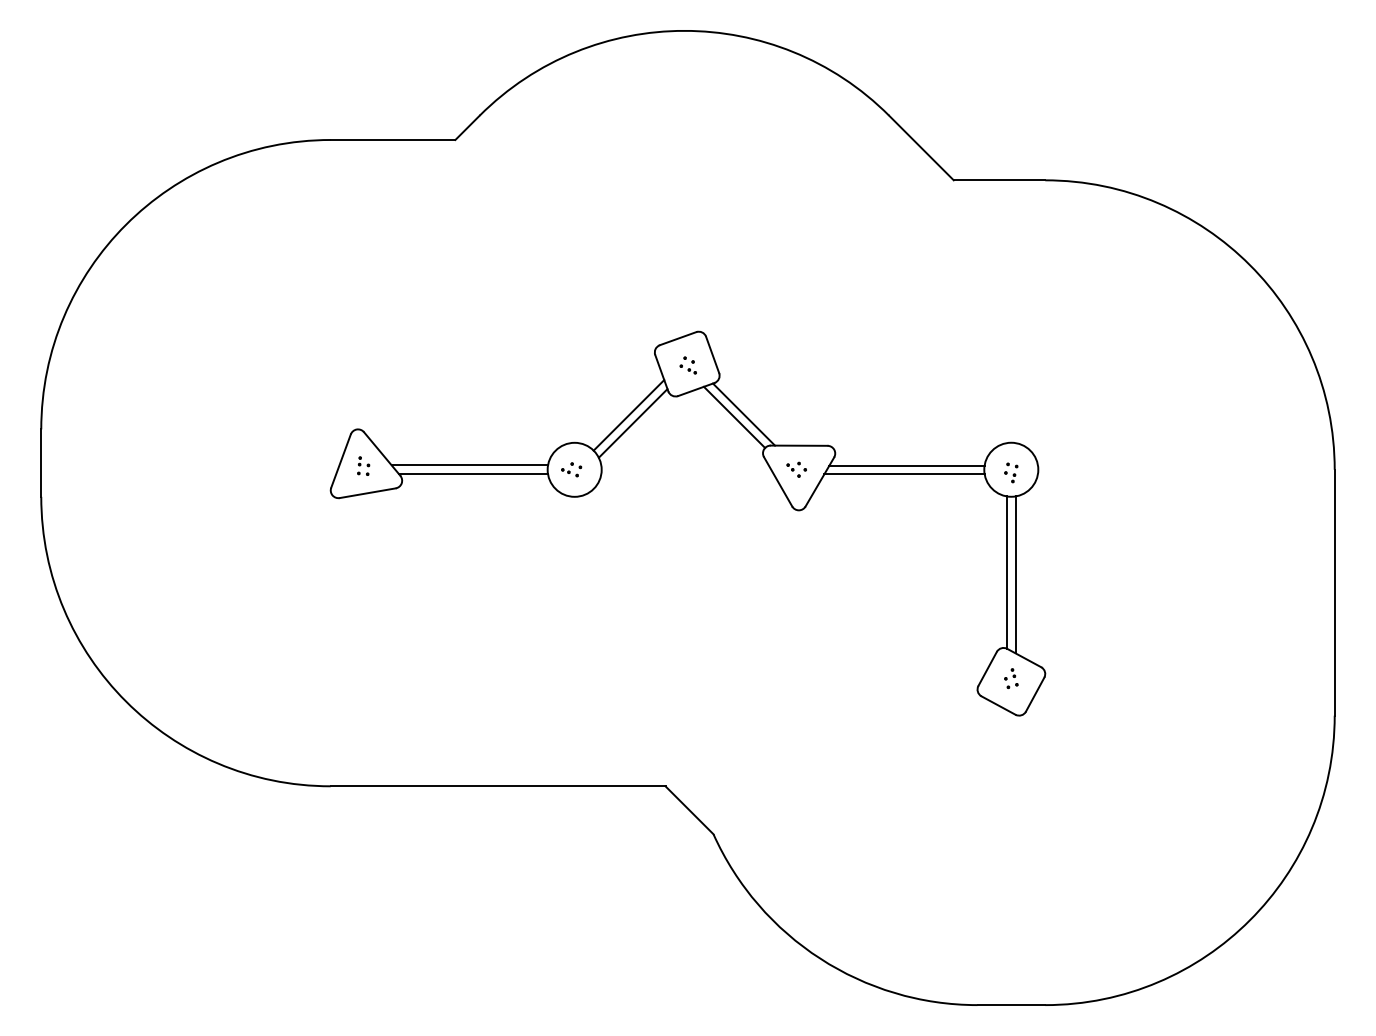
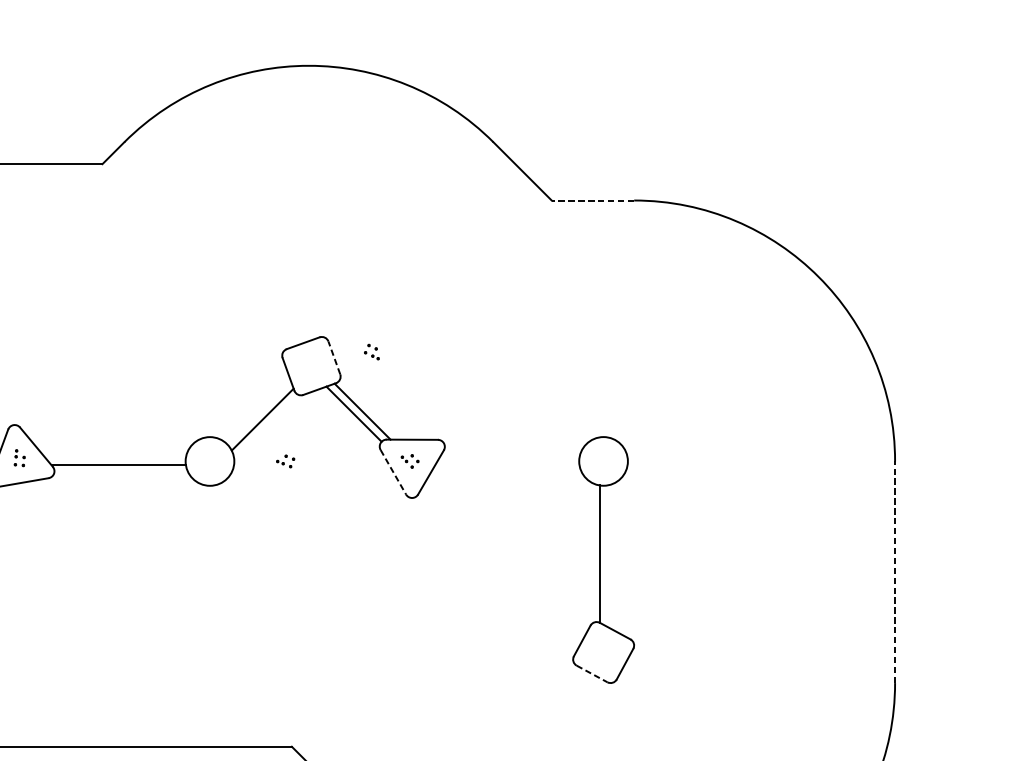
line: (999, 180) -> (592, 200), solid -> dashed
line: (712, 354) -> (334, 357), solid -> dashed
part: (687, 365) -> (371, 352), moved
line: (628, 415) -> (258, 412), removed
line: (469, 465) -> (115, 457), removed
line: (906, 465) -> (509, 457), removed
part: (571, 469) -> (285, 461), moved
part: (1011, 472) -> (603, 463), removed
line: (904, 474) -> (507, 465), removed
line: (778, 482) -> (393, 472), solid -> dashed
line: (1015, 574) -> (607, 555), removed
line: (1334, 592) -> (894, 572), solid -> dashed
part: (1011, 678) -> (603, 649), removed
line: (999, 705) -> (592, 673), solid -> dashed

